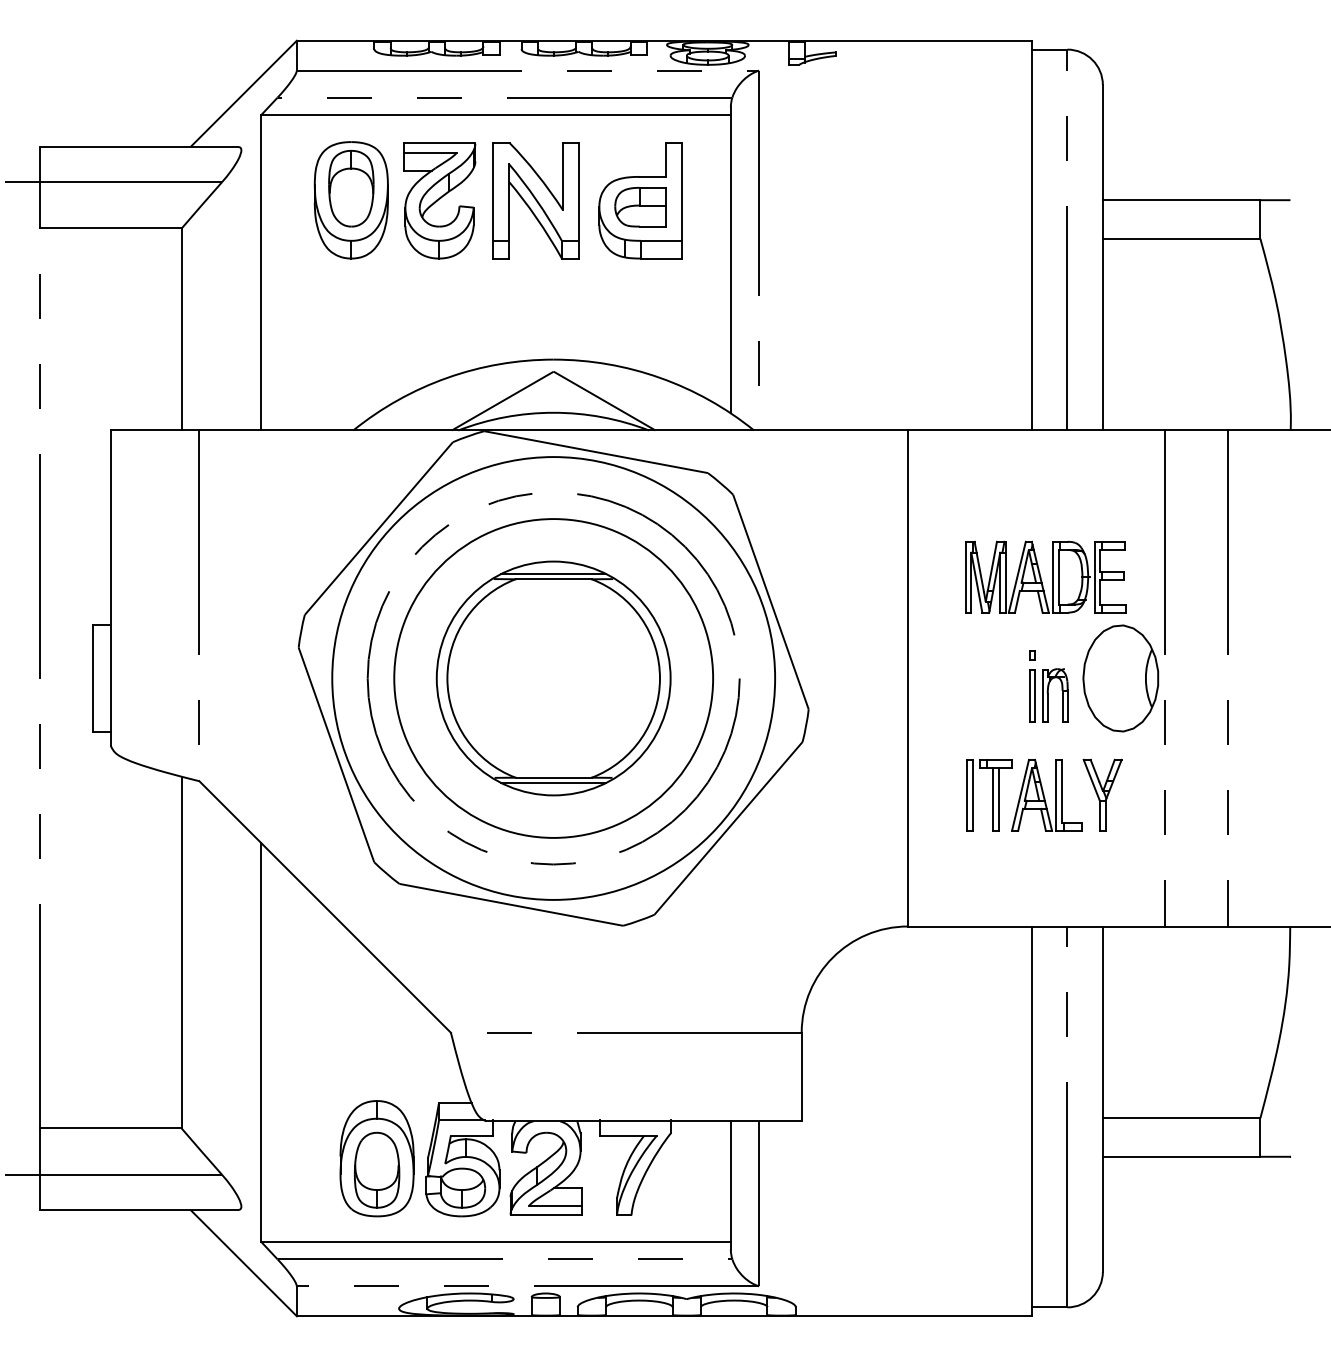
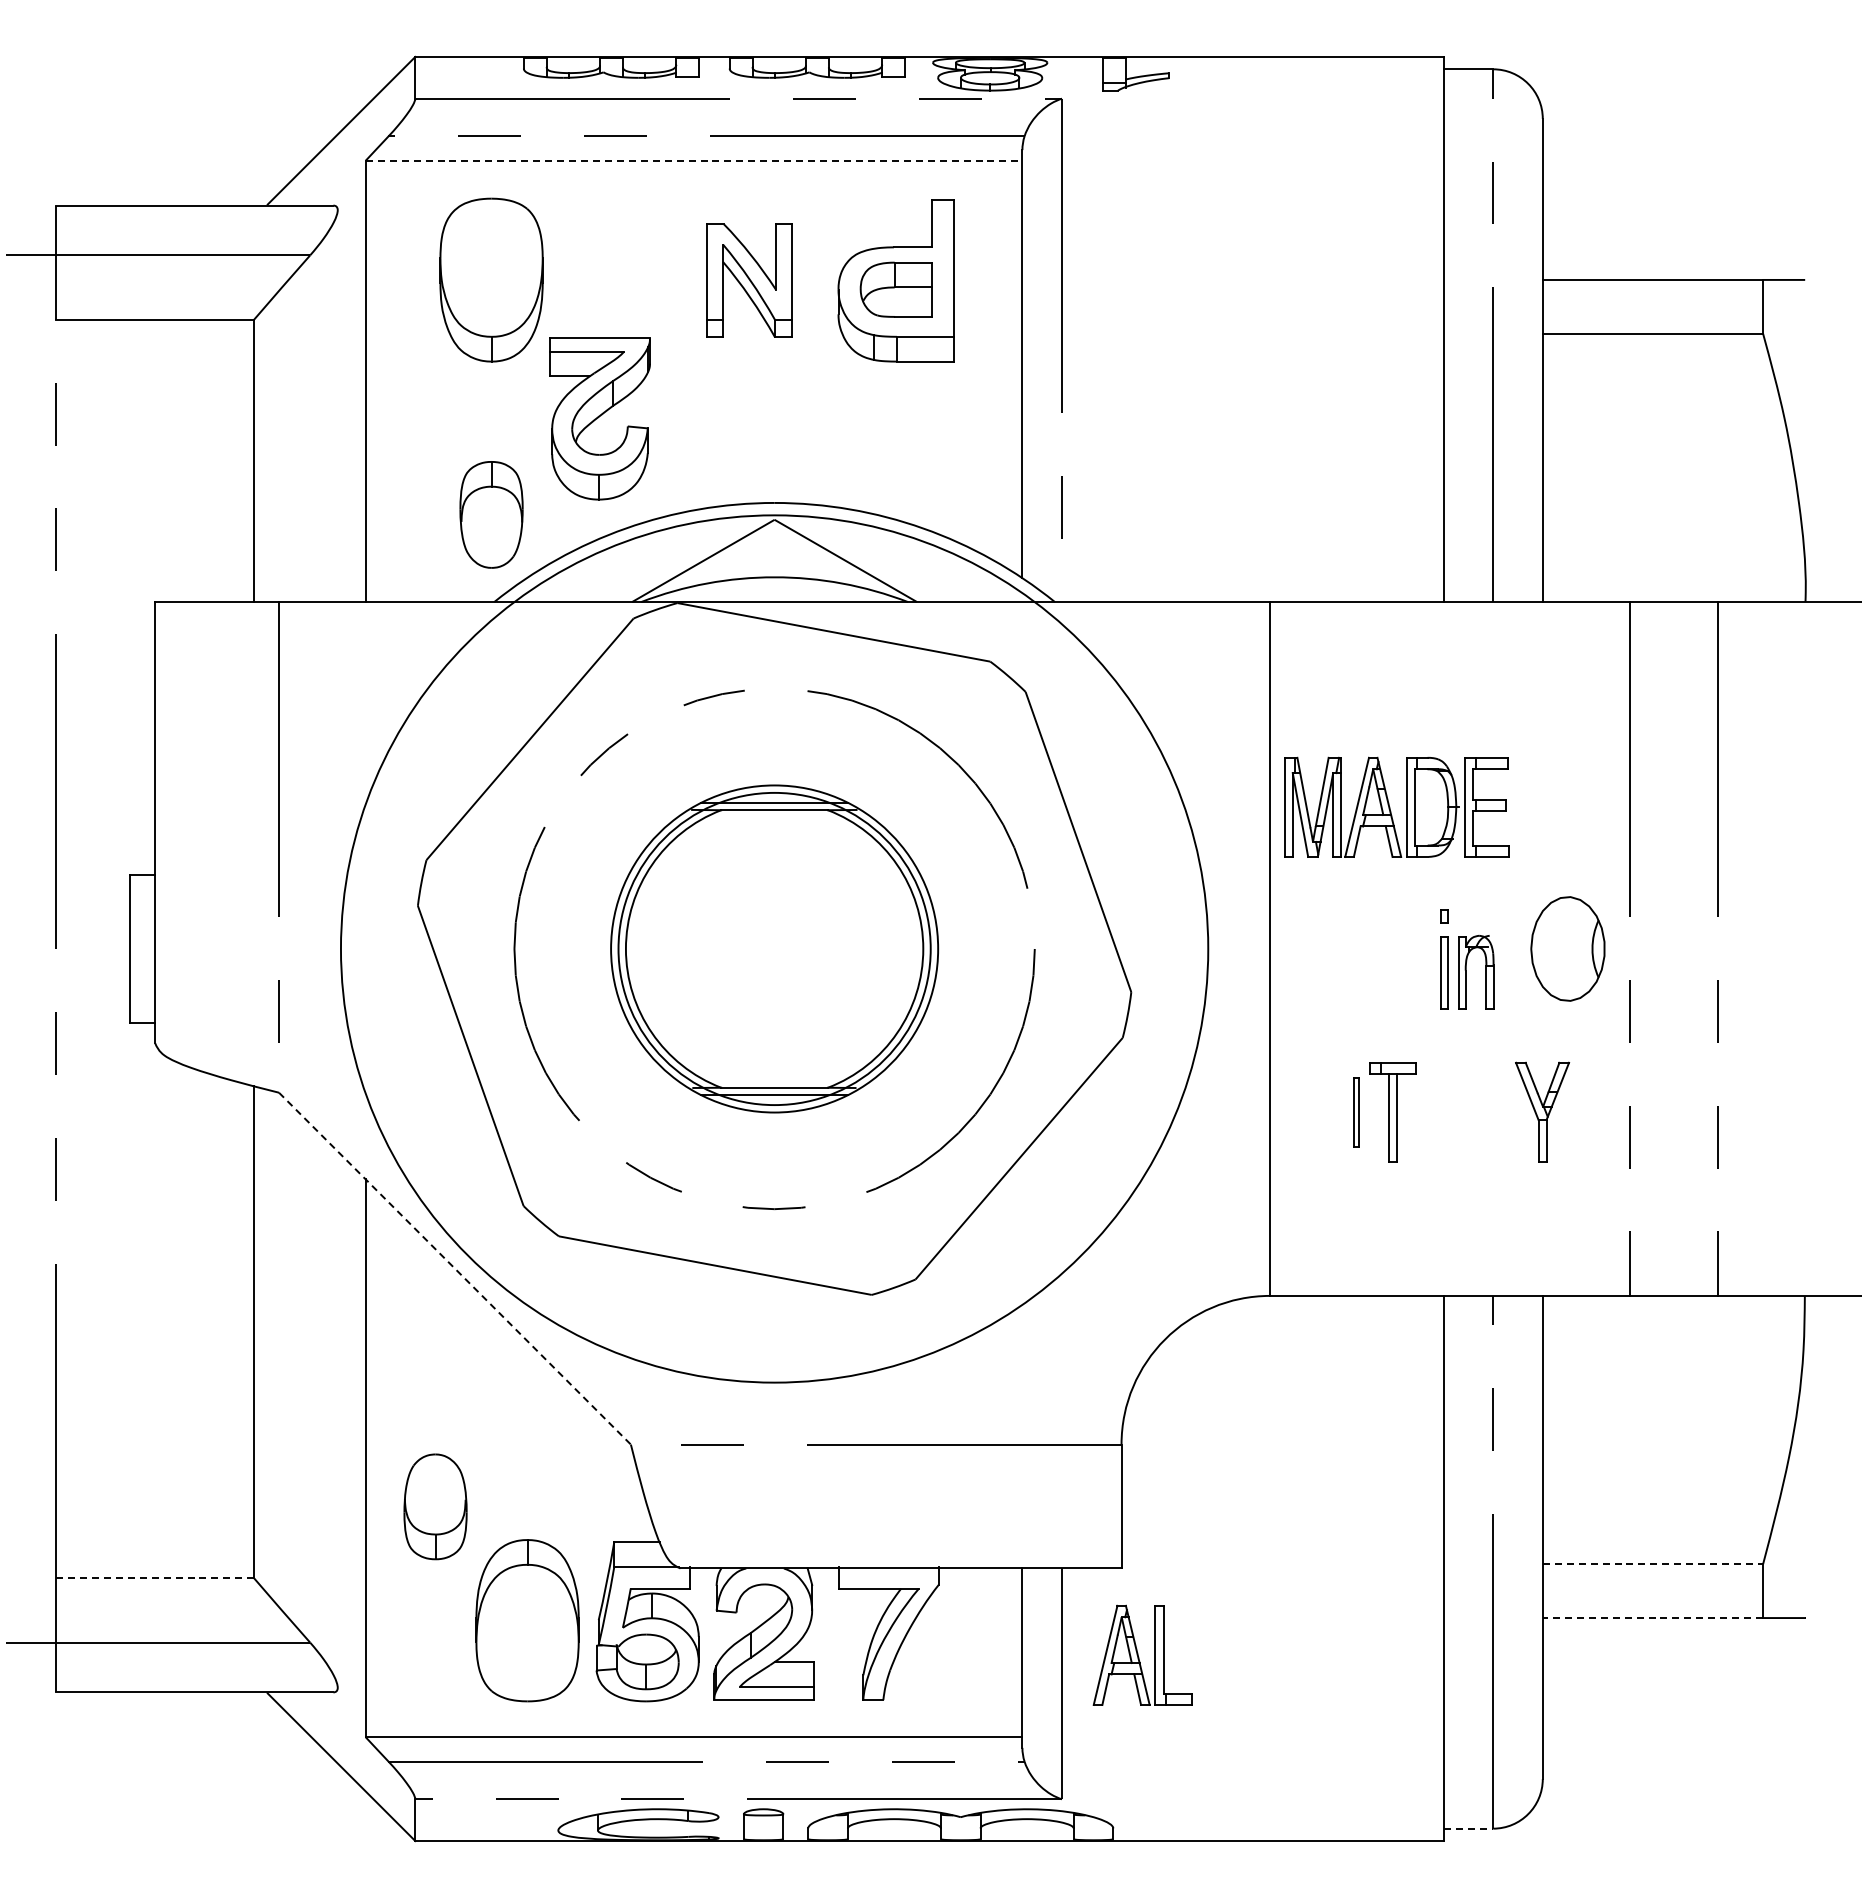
line: (496, 114) -> (694, 160), solid -> dashed
part: (351, 188) -> (491, 514), moved
part: (439, 200) -> (599, 418), moved
part: (535, 200) -> (749, 280), size x0.7
part: (1041, 577) -> (1390, 807), moved
circle: (553, 678) -> (774, 948), size x0.7
circle: (553, 678) -> (774, 948), size x1.4
part: (1120, 678) -> (1567, 948), size x0.7
part: (1046, 794) -> (1142, 1654), moved
part: (969, 795) -> (1356, 1112), size x0.7
line: (324, 906) -> (454, 1268), solid -> dashed
line: (1182, 1118) -> (1653, 1564), solid -> dashed
line: (111, 1128) -> (155, 1578), solid -> dashed
line: (1181, 1157) -> (1652, 1618), solid -> dashed
part: (377, 1169) -> (435, 1506), moved
line: (1049, 1307) -> (1468, 1828), solid -> dashed

